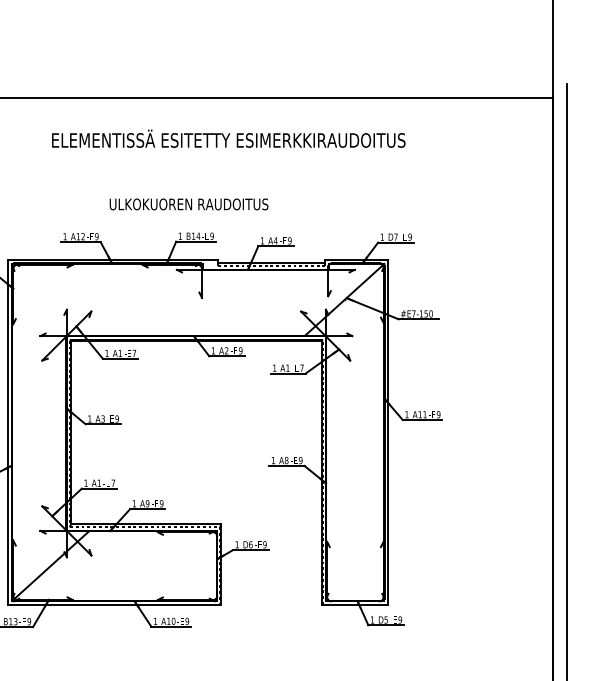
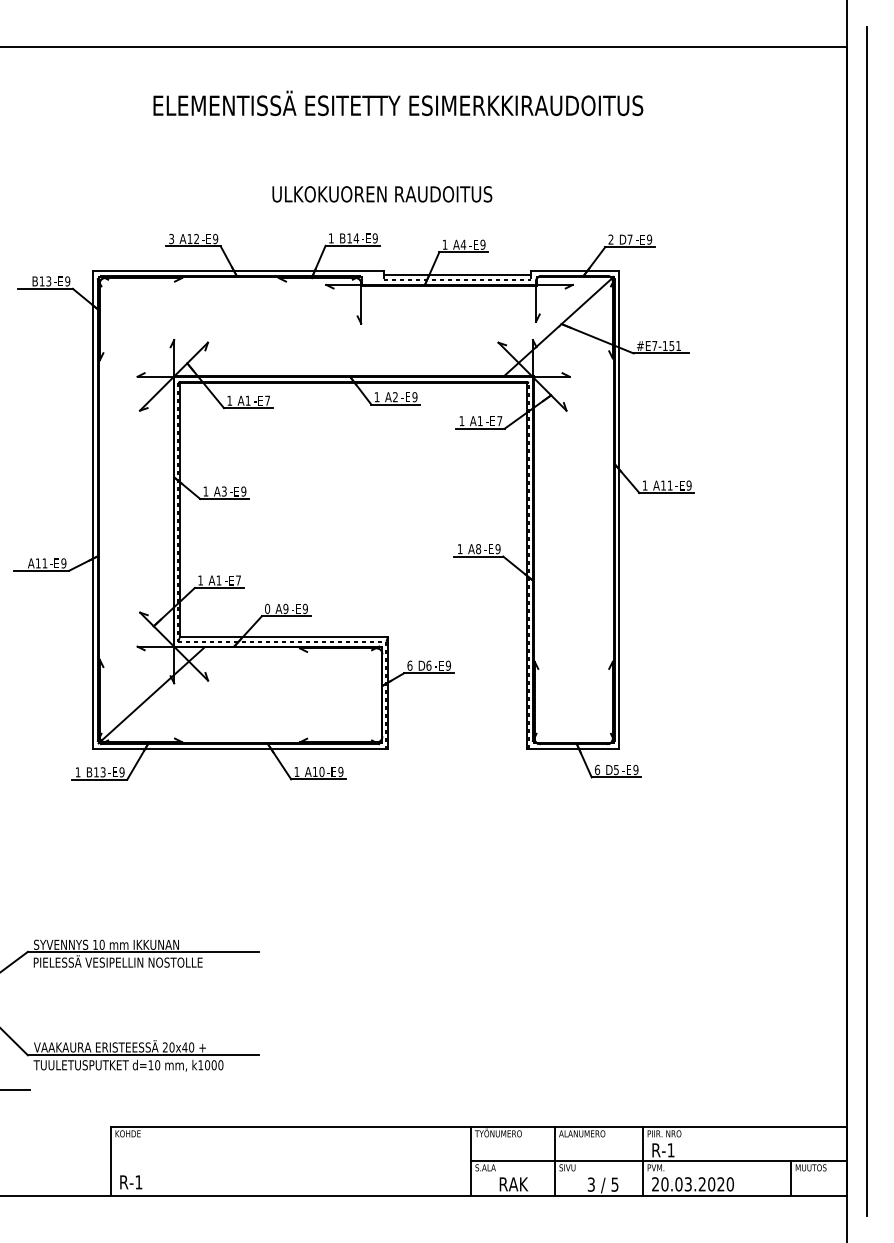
text: (189, 204) -> (382, 194), moved
text: (65, 236) -> (171, 238), 1 -> 3
text: (381, 237) -> (610, 239), 1 -> 2
text: (431, 313) -> (678, 345), #E7-150 -> #E7-151
text: (134, 503) -> (267, 608), 1 -> 0
text: (236, 544) -> (409, 665), 1 -> 6
text: (372, 619) -> (597, 769), 1 -> 6

